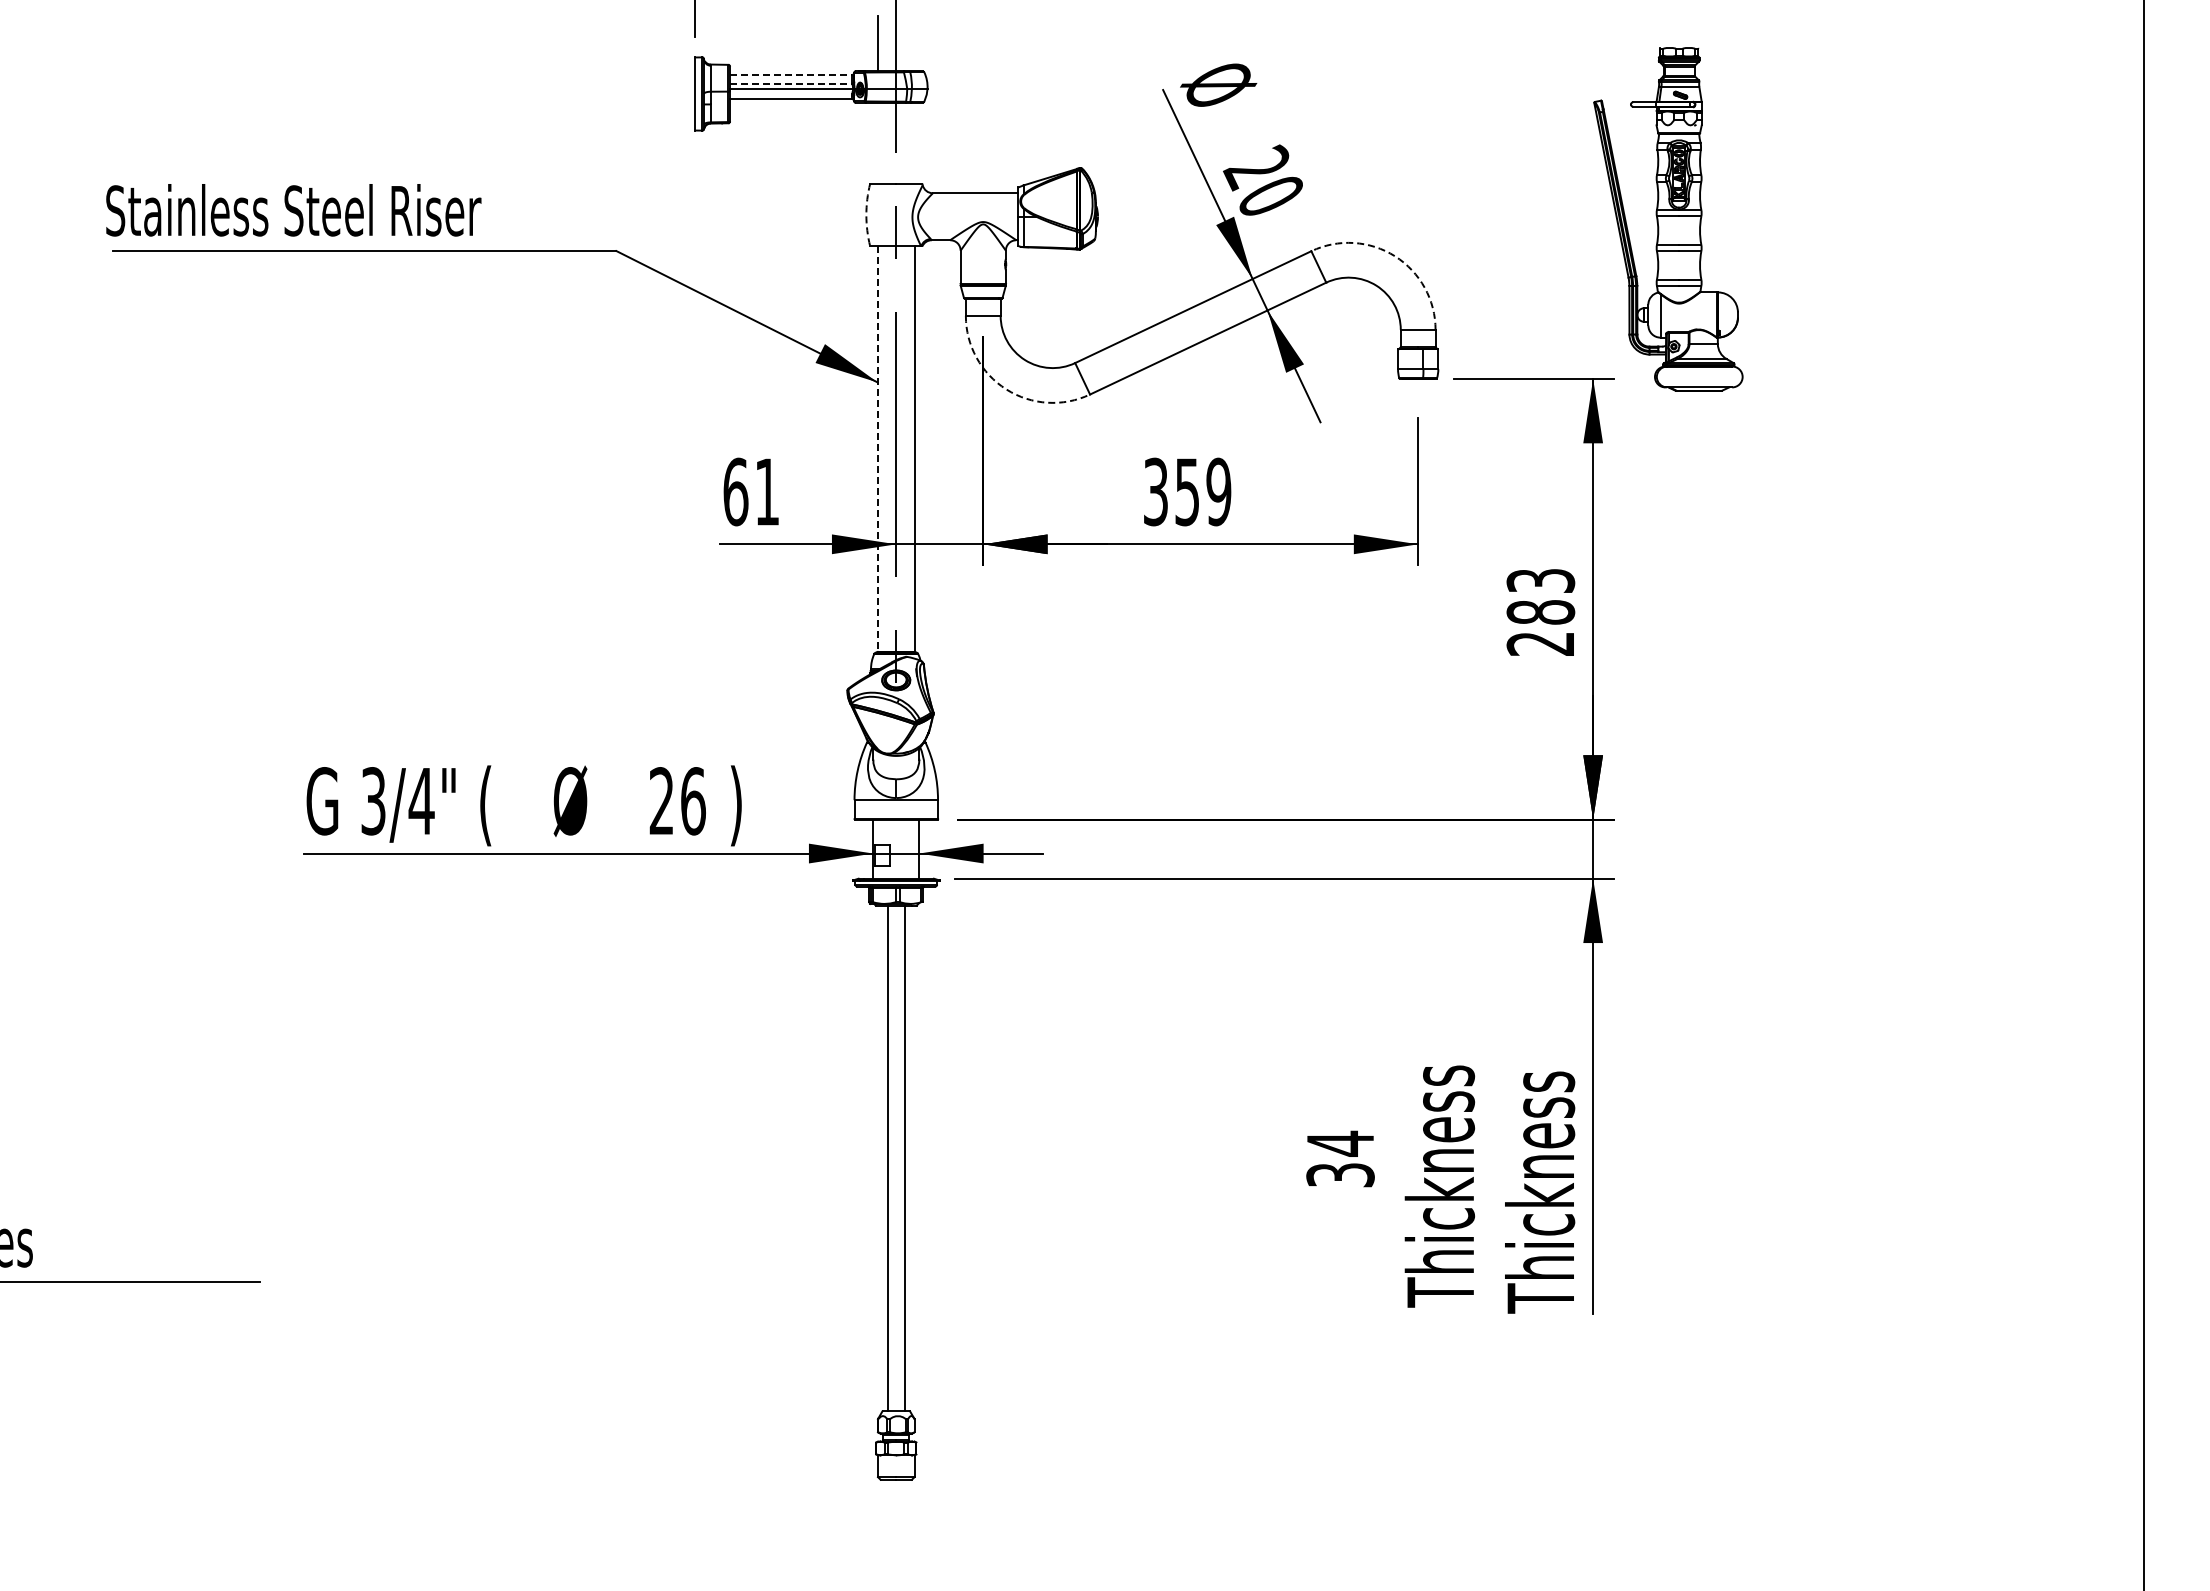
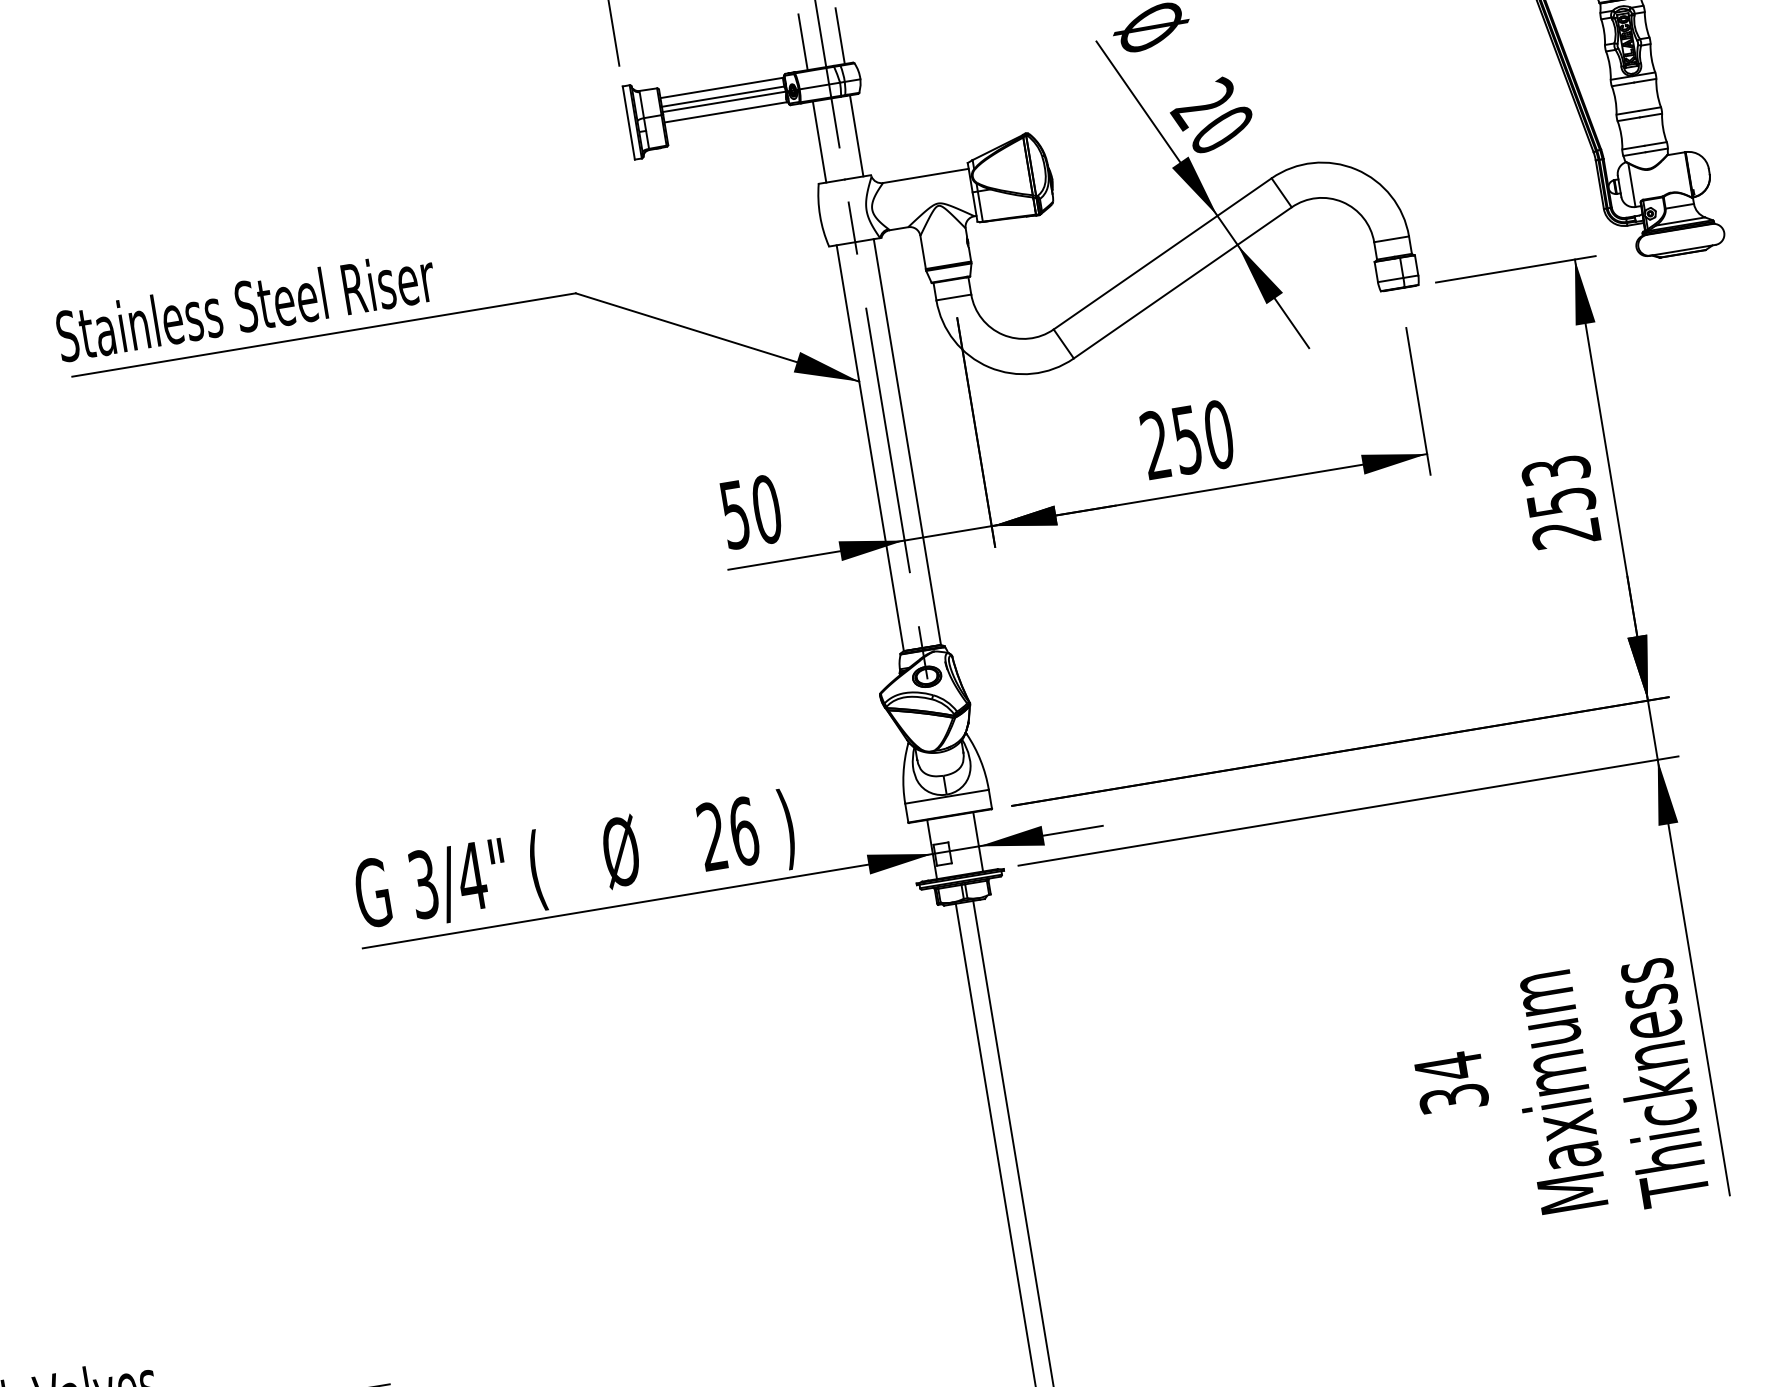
line: (914, 43) -> (839, 36), added
line: (791, 74) -> (721, 87), dashed -> solid
line: (791, 83) -> (723, 96), dashed -> solid
line: (877, 142) -> (819, 141), added
line: (914, 142) -> (856, 135), added
arc: (866, 215) -> (820, 216), dashed -> solid
arc: (1395, 256) -> (1356, 169), dashed -> solid
arc: (1006, 389) -> (989, 367), dashed -> solid
line: (877, 449) -> (870, 448), dashed -> solid
text: (751, 491) -> (750, 511), 61 -> 50
text: (1187, 491) -> (1187, 439), 359 -> 250
text: (1540, 612) -> (1560, 502), 283 -> 253
text: (1439, 1186) -> (1554, 1093), Thickness -> Maximum

